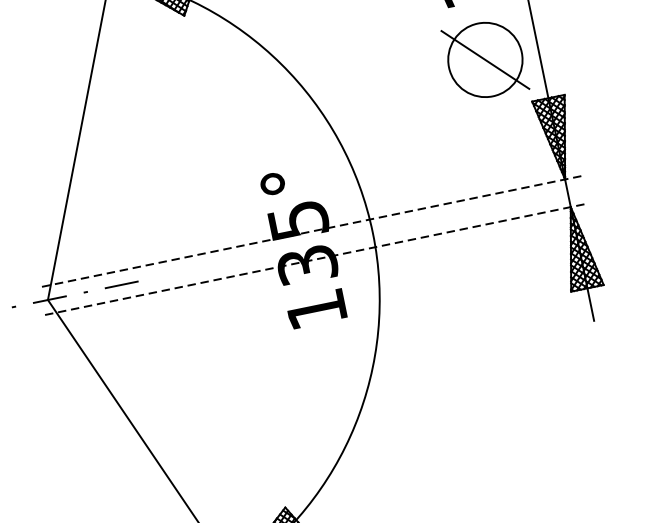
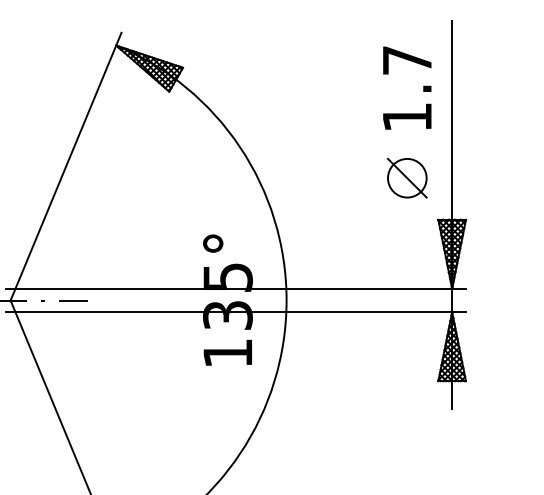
part: (485, 60) -> (407, 178), size x0.62
line: (309, 231) -> (235, 288), dashed -> solid
line: (316, 259) -> (236, 312), dashed -> solid

